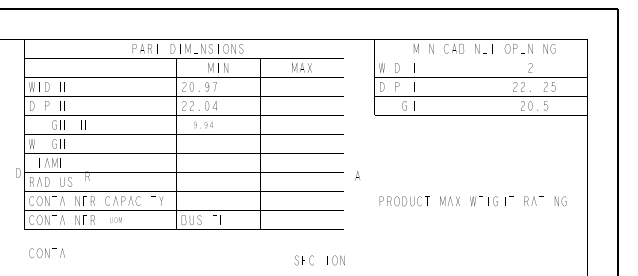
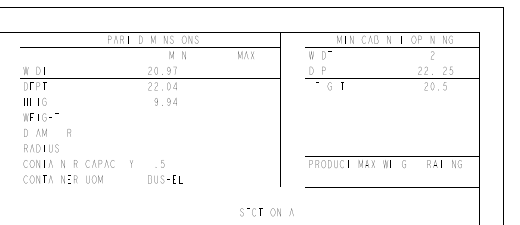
part: (85, 124) -> (69, 101), removed
part: (203, 124) -> (165, 101), size x1.43
part: (17, 172) -> (25, 132), moved
part: (357, 174) -> (291, 211), moved
part: (86, 176) -> (68, 132), moved
part: (195, 200) -> (159, 163), added
part: (116, 220) -> (94, 179), size x1.67
part: (46, 253) -> (37, 206), removed

